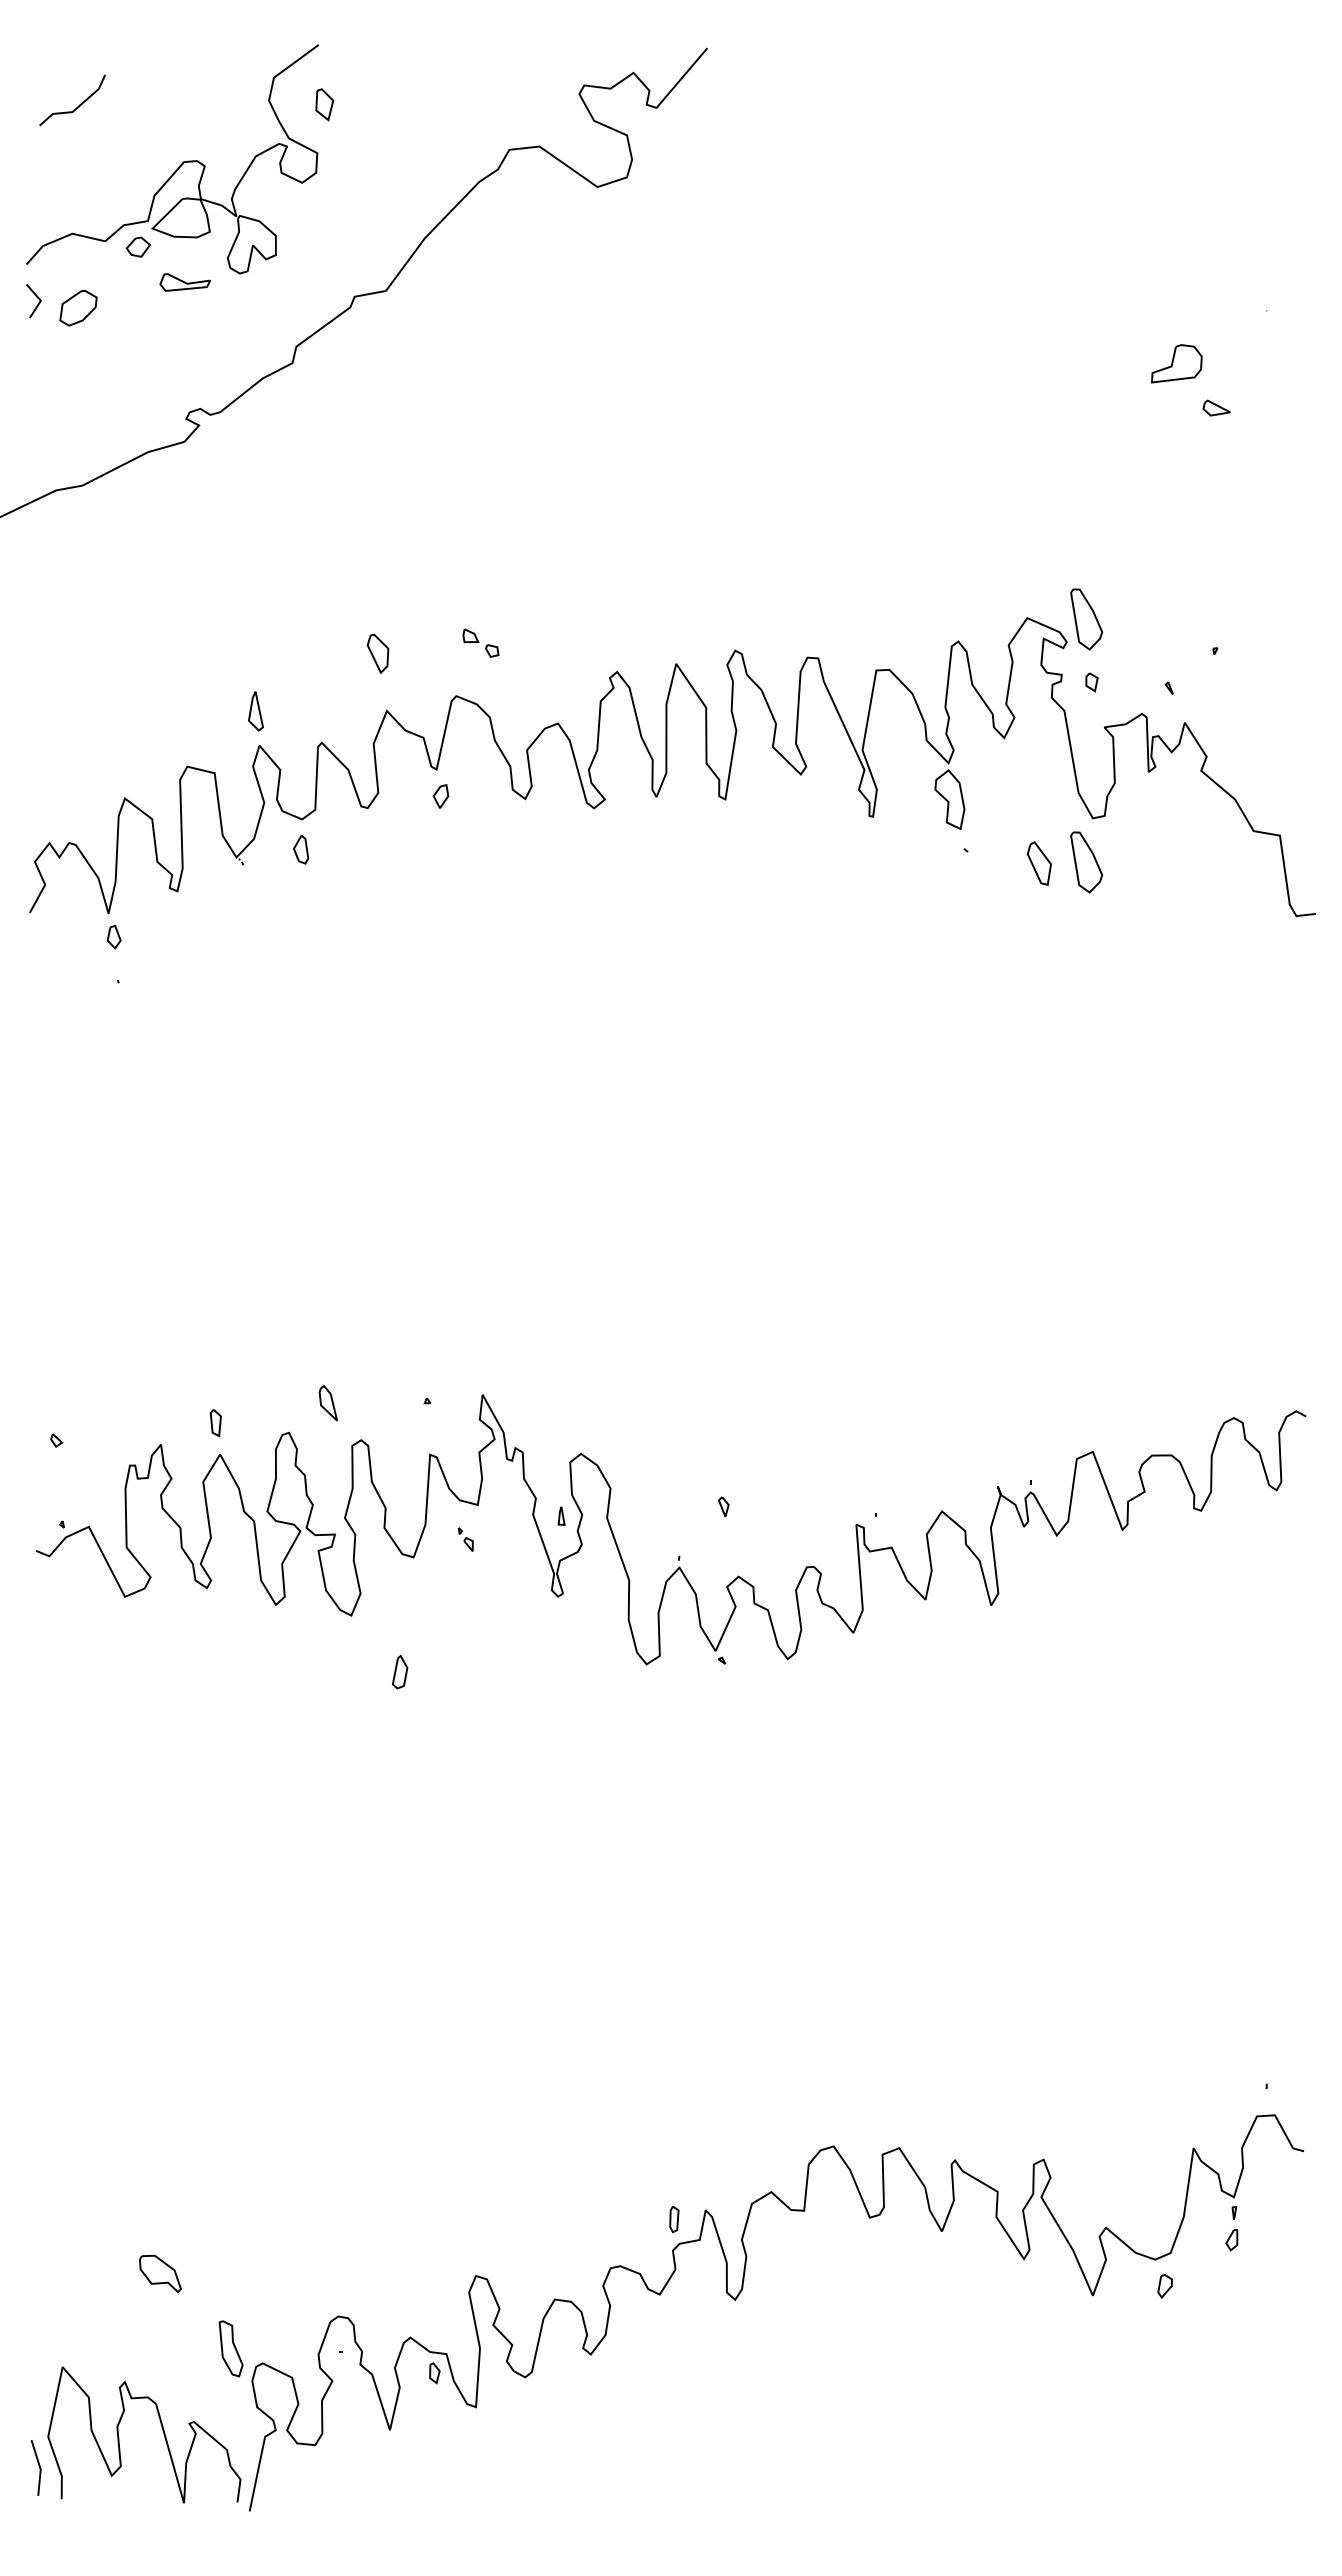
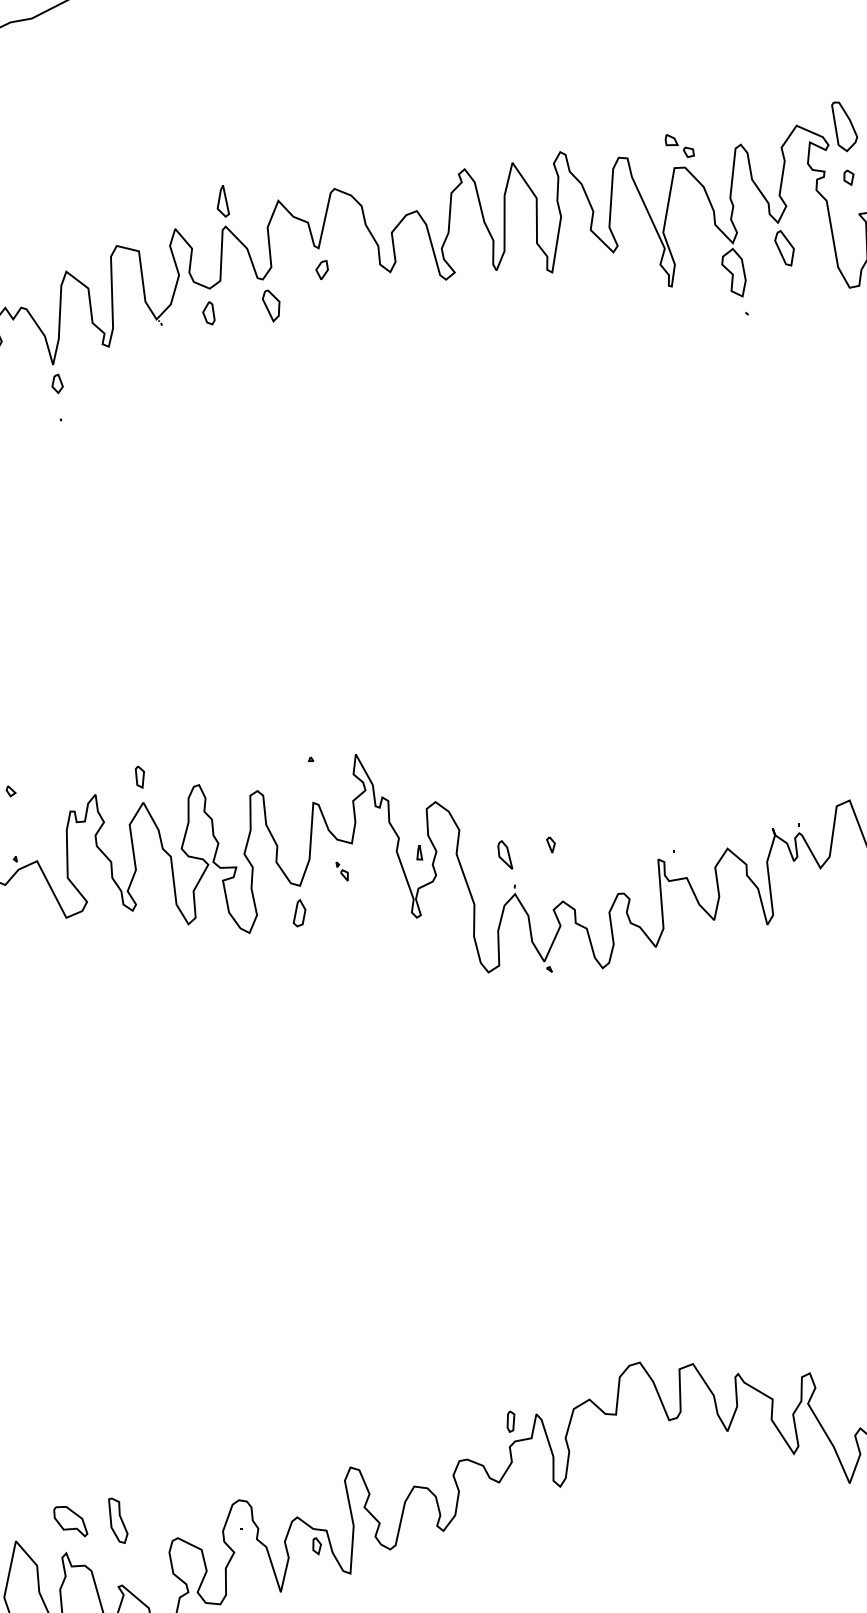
part: (480, 642) -> (679, 145), moved
part: (377, 653) -> (270, 305), moved
part: (255, 711) -> (222, 201), moved
part: (1086, 862) -> (844, 323), removed
part: (1038, 863) -> (783, 248), moved
part: (327, 1403) -> (504, 855), moved
part: (400, 1671) -> (299, 912), moved
part: (160, 2273) -> (70, 1521), moved
part: (230, 2348) -> (117, 1520), moved

